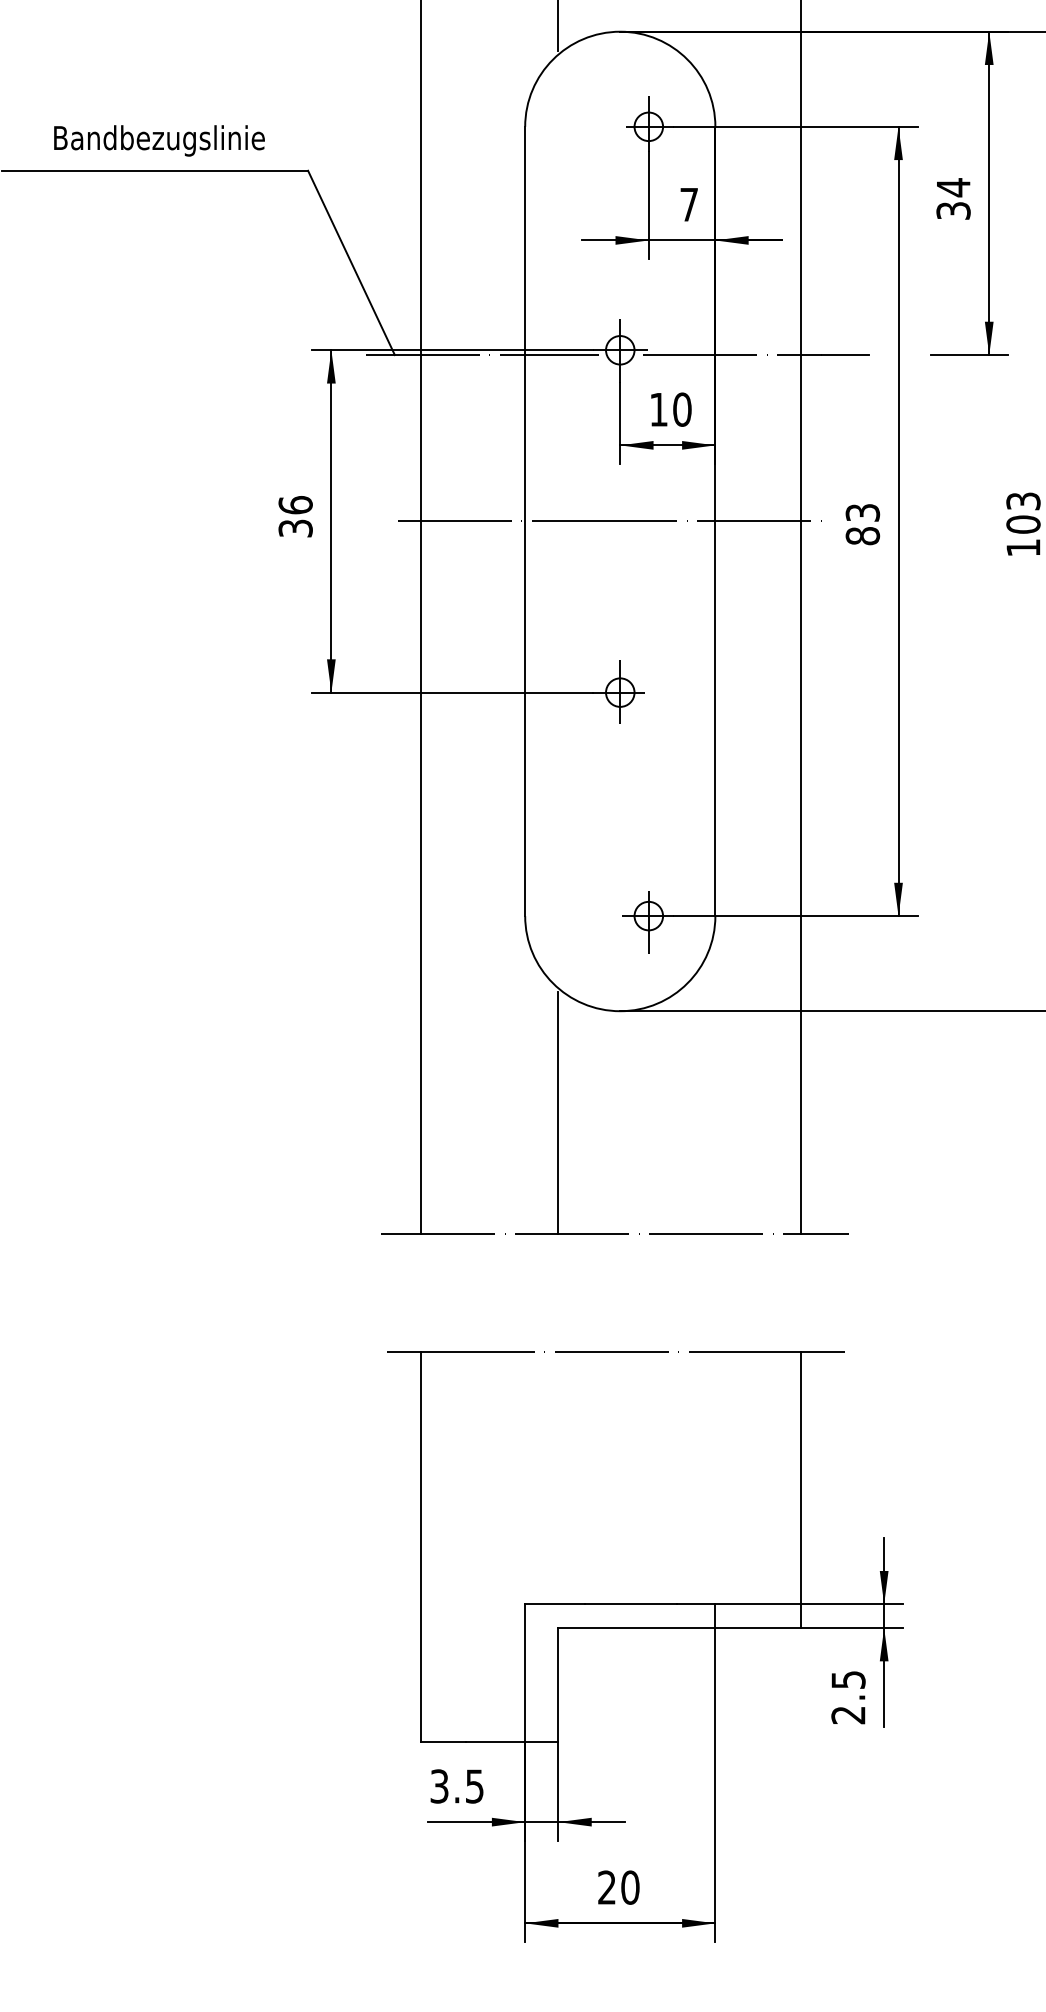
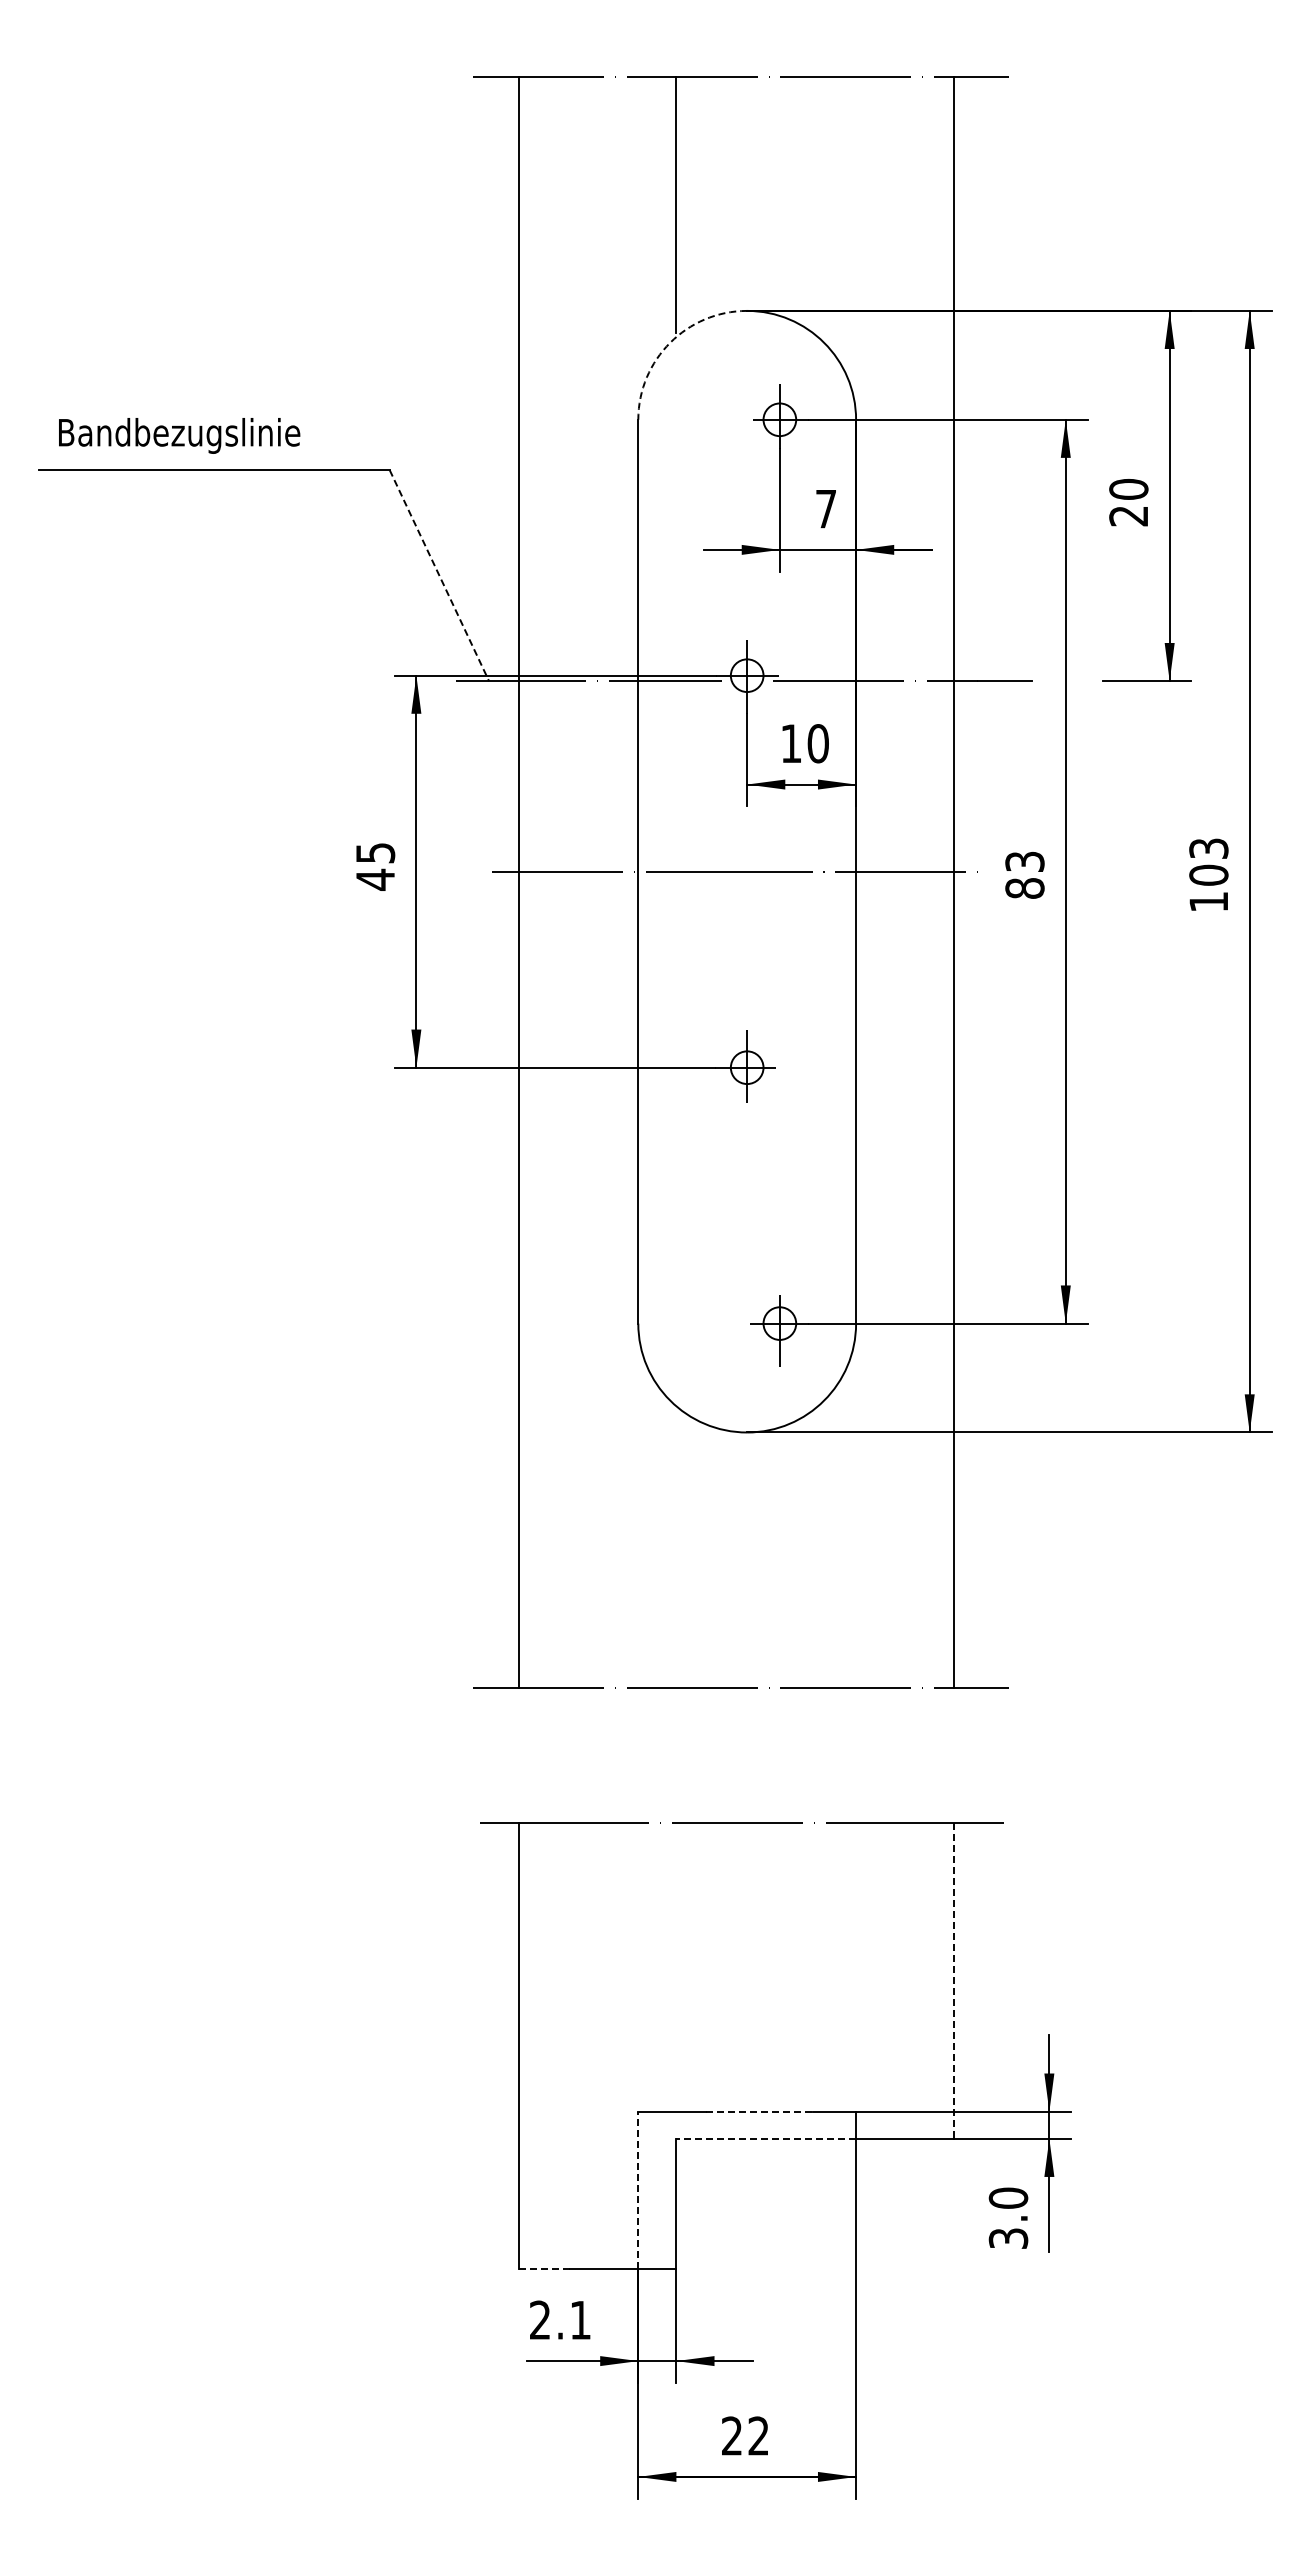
arc: (553, 59) -> (670, 342), solid -> dashed
text: (159, 140) -> (179, 435), moved
text: (953, 199) -> (1128, 502), 34 -> 20
line: (351, 262) -> (439, 575), solid -> dashed
text: (295, 516) -> (375, 866), 36 -> 45
line: (558, 1112) -> (676, 1548), removed
line: (801, 1489) -> (954, 1980), solid -> dashed
line: (631, 1604) -> (759, 2111), solid -> dashed
line: (637, 1627) -> (766, 2138), solid -> dashed
line: (525, 1673) -> (638, 2190), solid -> dashed
text: (848, 1696) -> (1008, 2217), 2.5 -> 3.0
line: (443, 1742) -> (544, 2269), solid -> dashed
text: (457, 1785) -> (560, 2319), 3.5 -> 2.1
text: (630, 1887) -> (758, 2435), 20 -> 22

